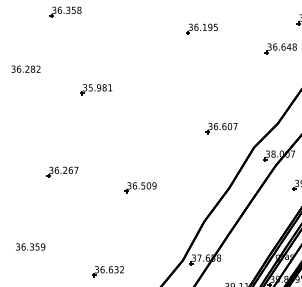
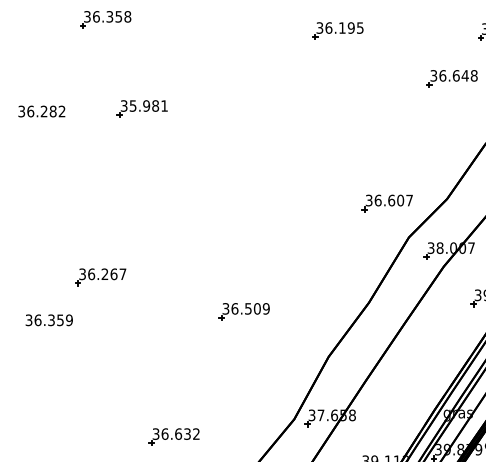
part: (201, 28) -> (337, 29), moved
part: (95, 89) -> (140, 108), moved
part: (221, 128) -> (387, 203), moved
part: (140, 187) -> (243, 311), moved
text: (30, 246) -> (49, 319), moved

